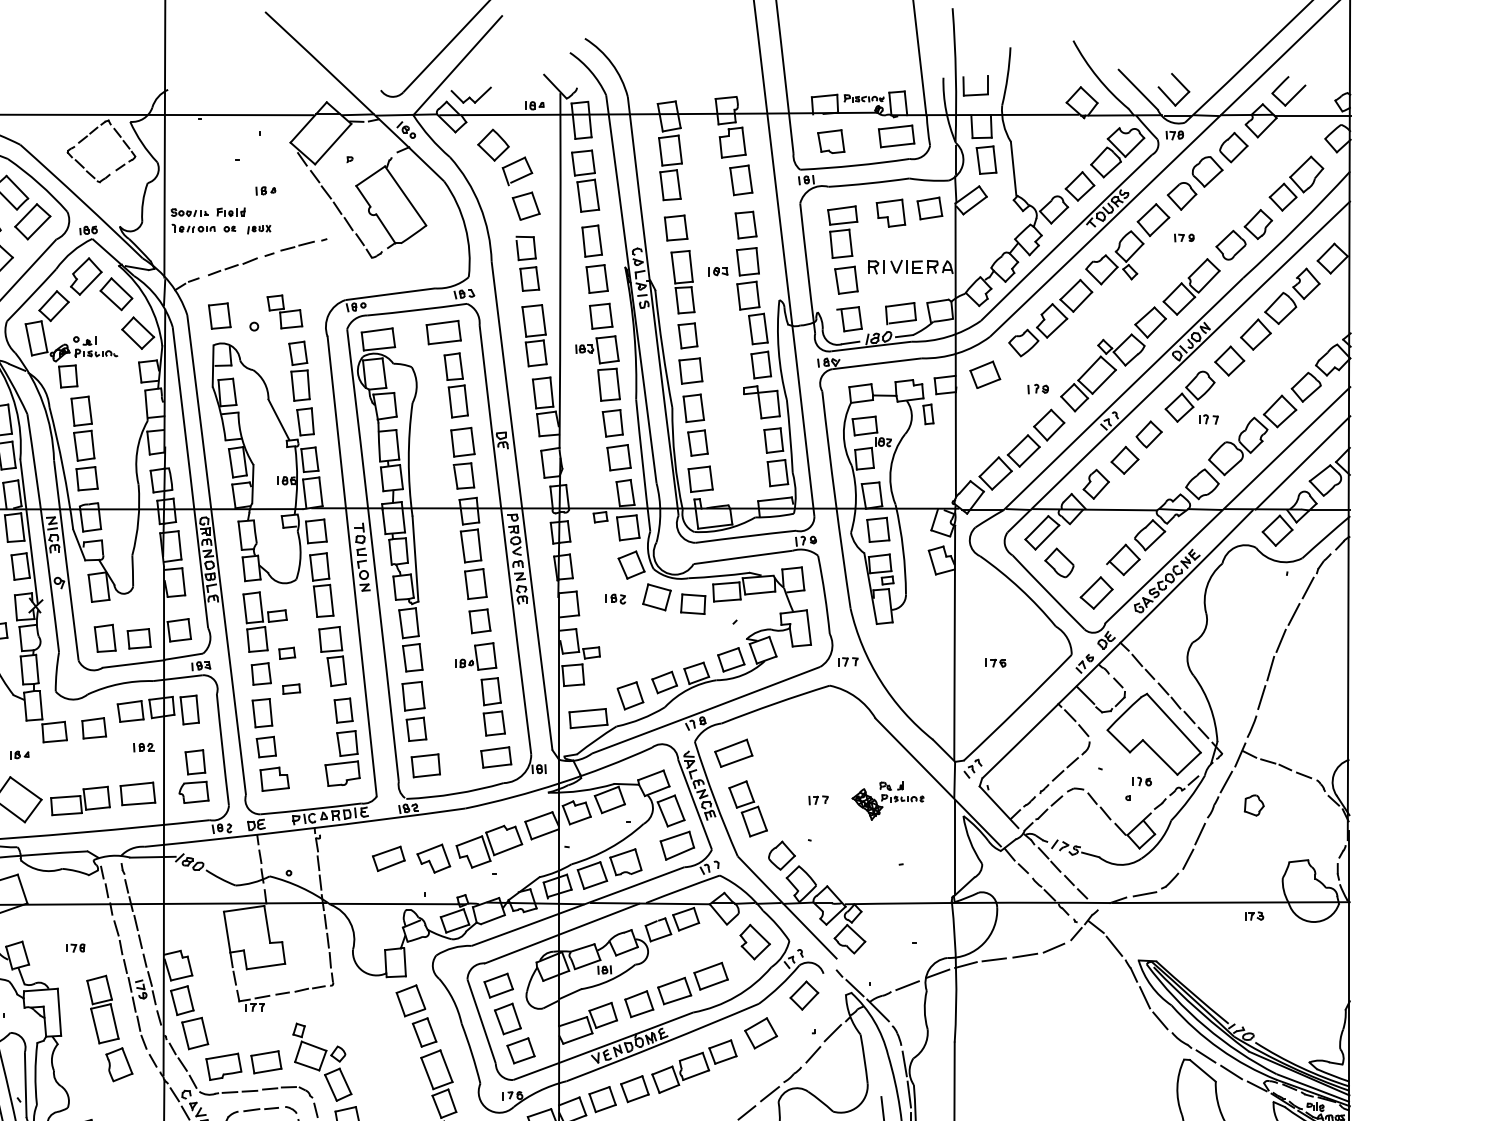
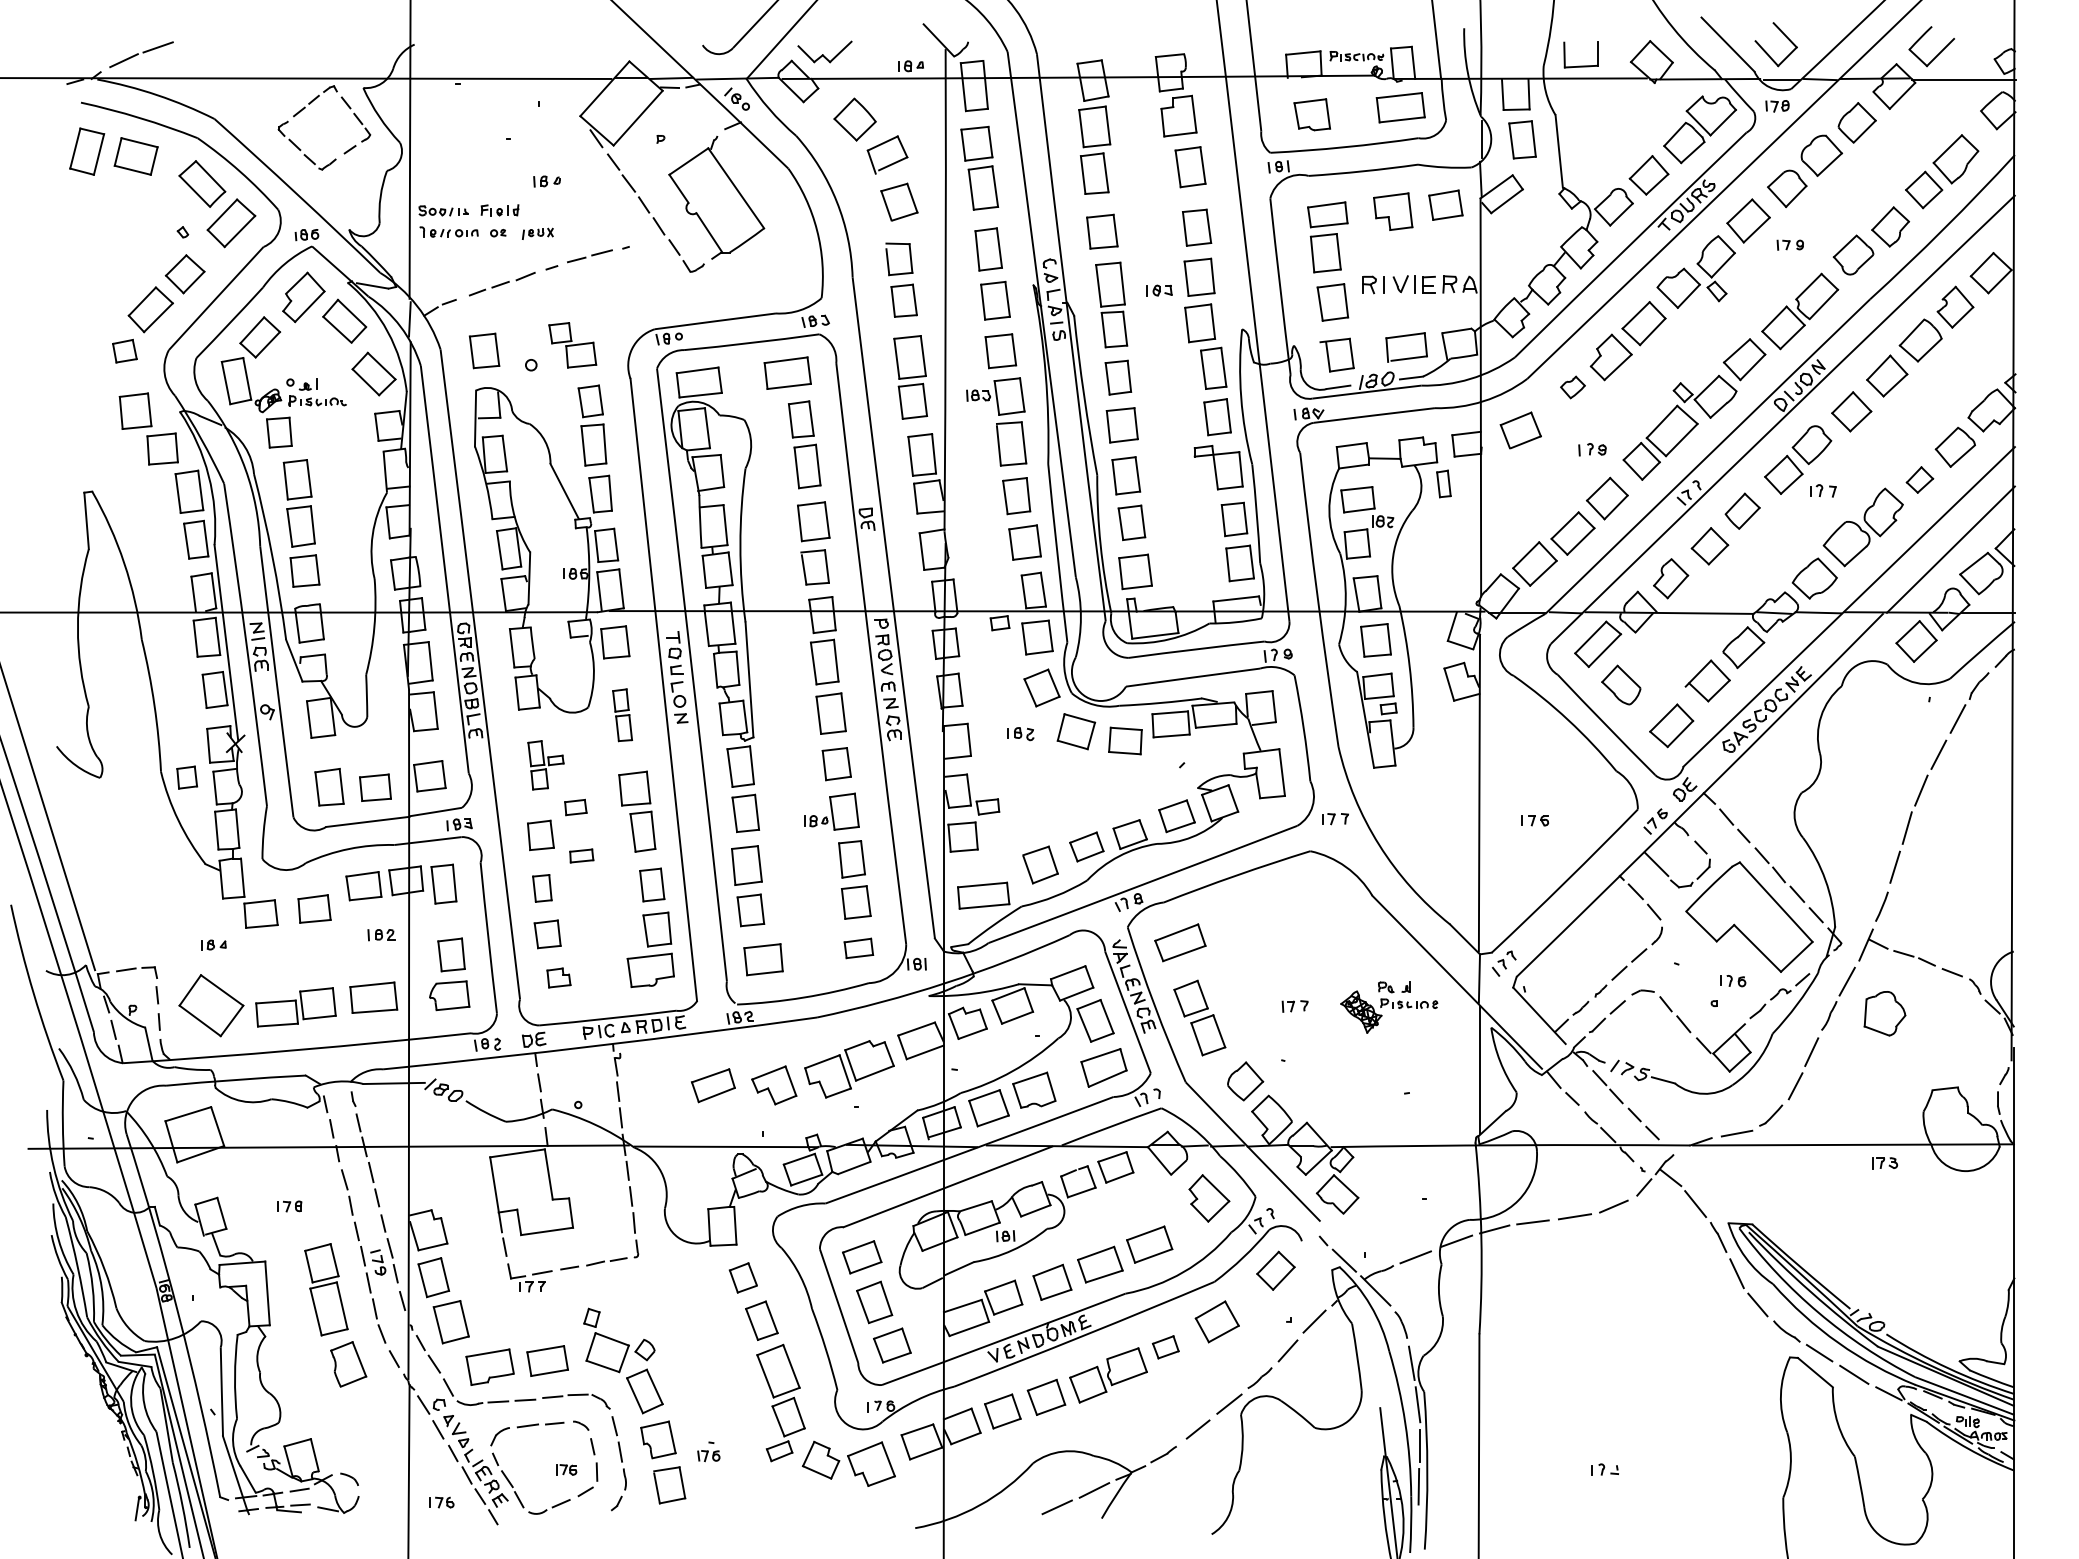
part: (975, 94) -> (1580, 65), moved
part: (1023, 343) -> (1572, 387), size x0.6
part: (1279, 411) -> (1919, 479), size x0.6
part: (321, 585) -> (622, 715), size x0.6
part: (264, 622) -> (545, 765), size x0.6
part: (262, 713) -> (542, 888), size x0.7
part: (496, 757) -> (858, 948), size x0.7
part: (274, 778) -> (558, 977), size x0.6
part: (1253, 804) -> (1884, 1012), size x1.6
part: (411, 1000) -> (743, 1277), size x0.7
part: (722, 1052) -> (1165, 1347), size x0.7

